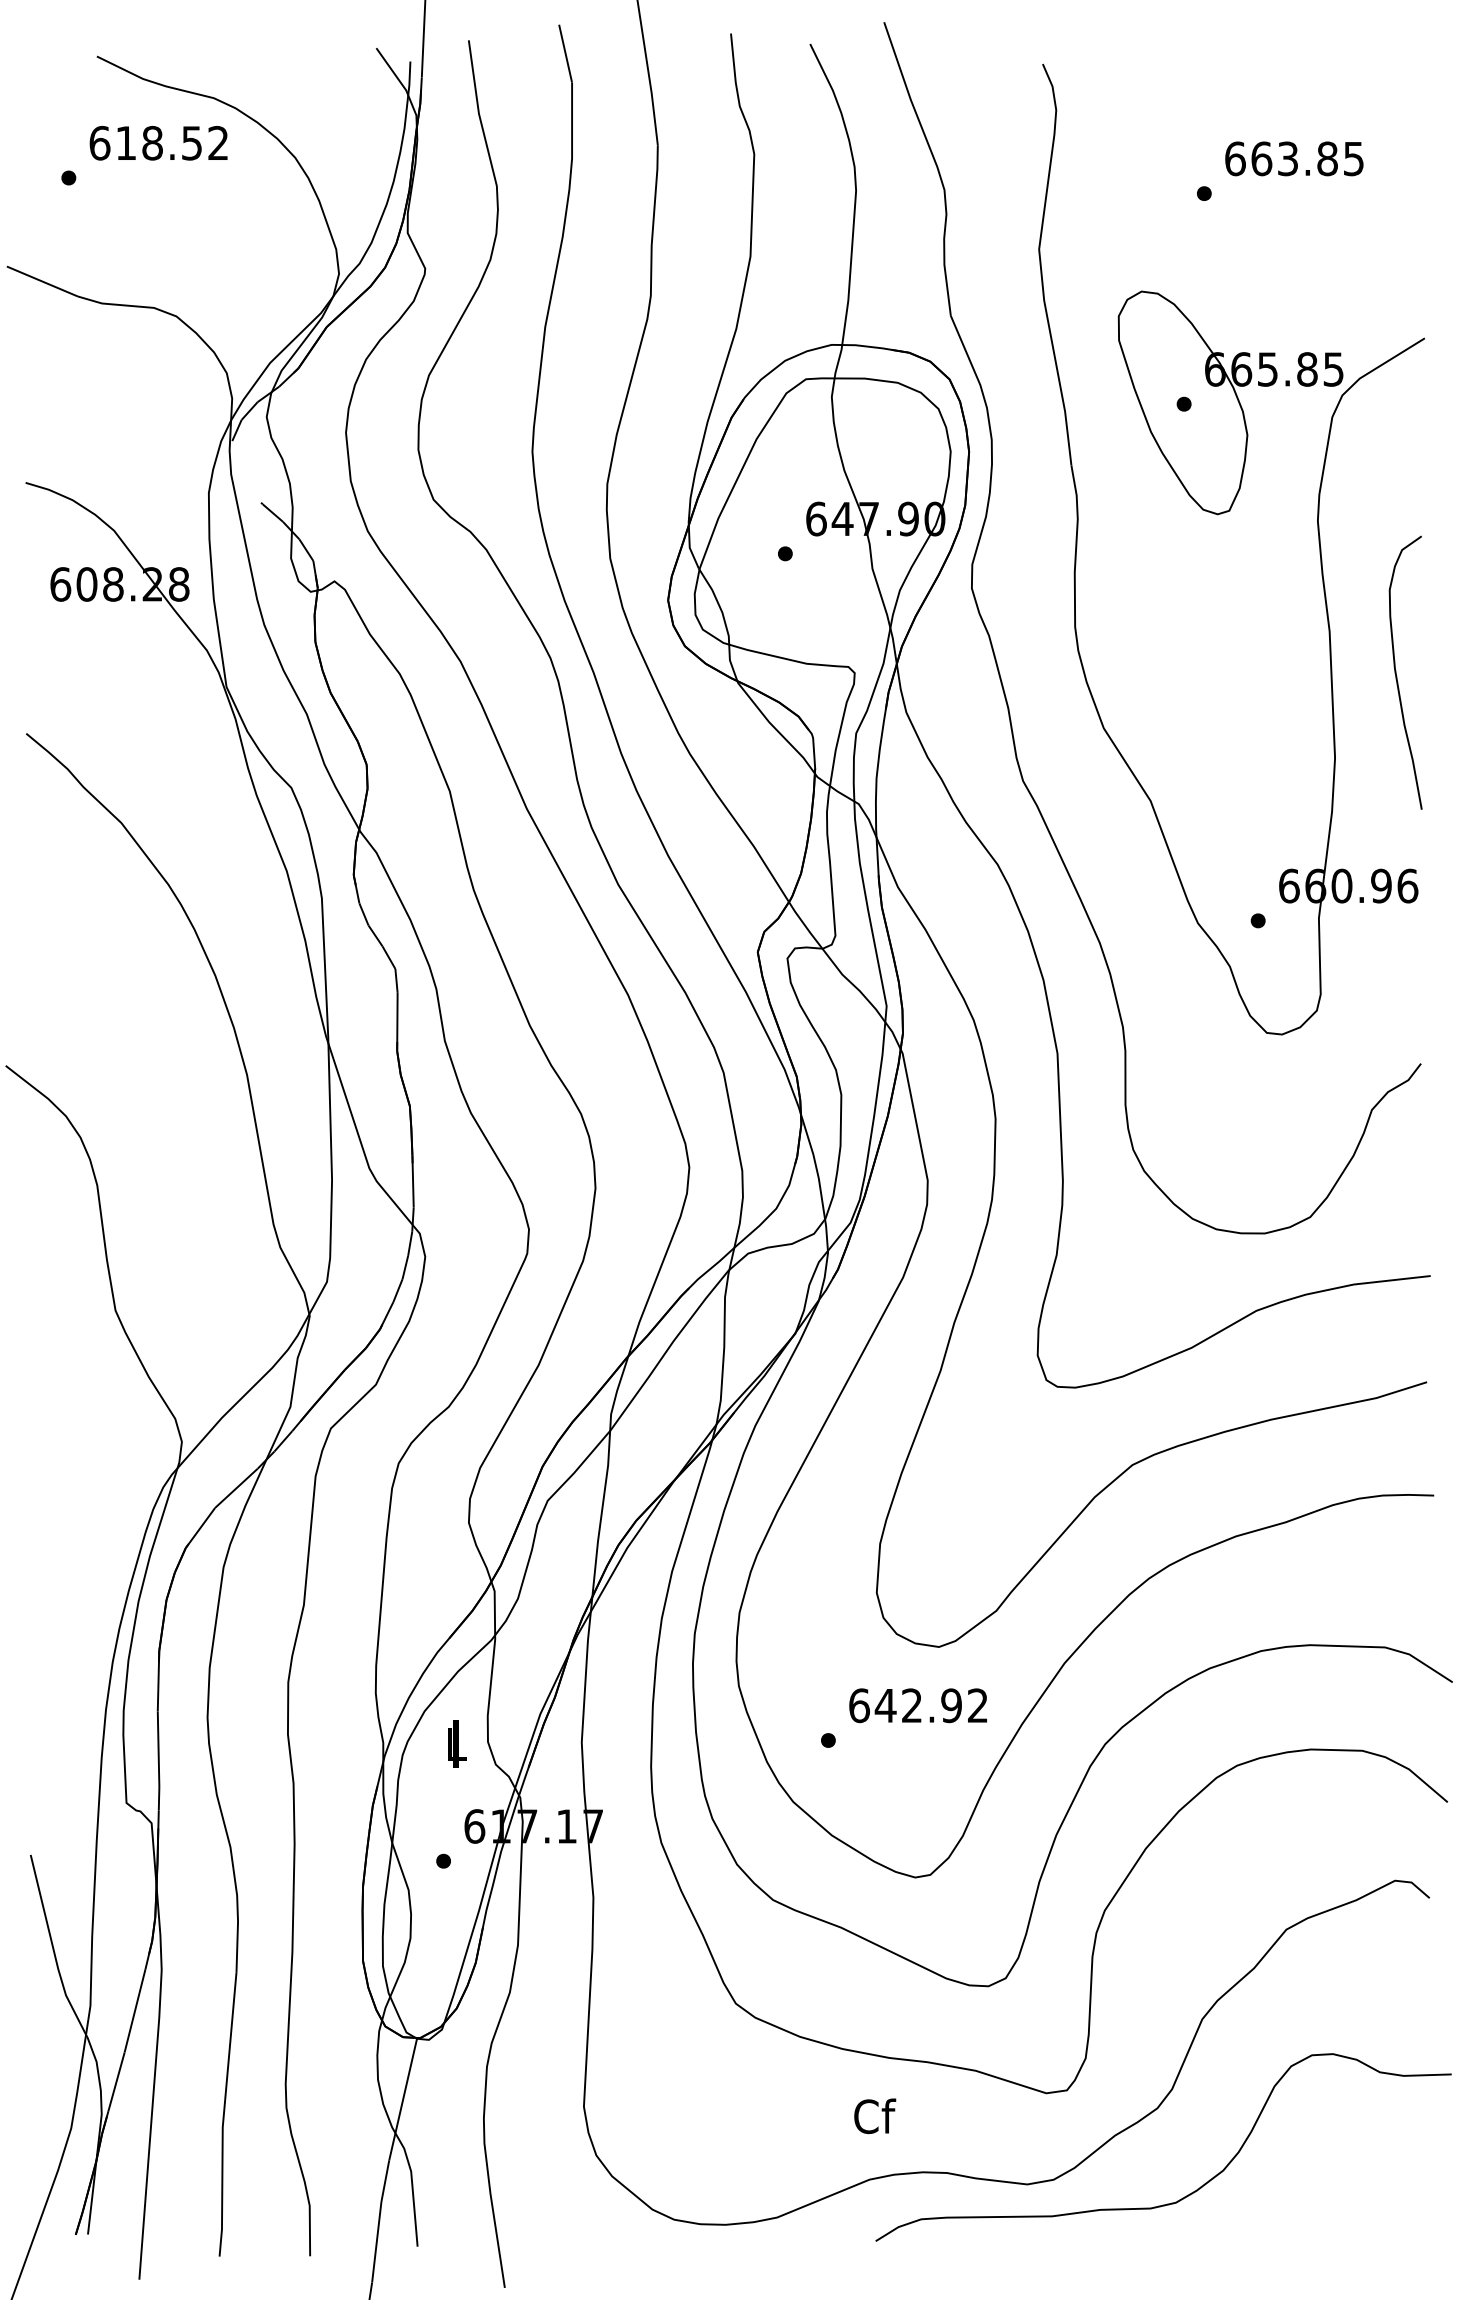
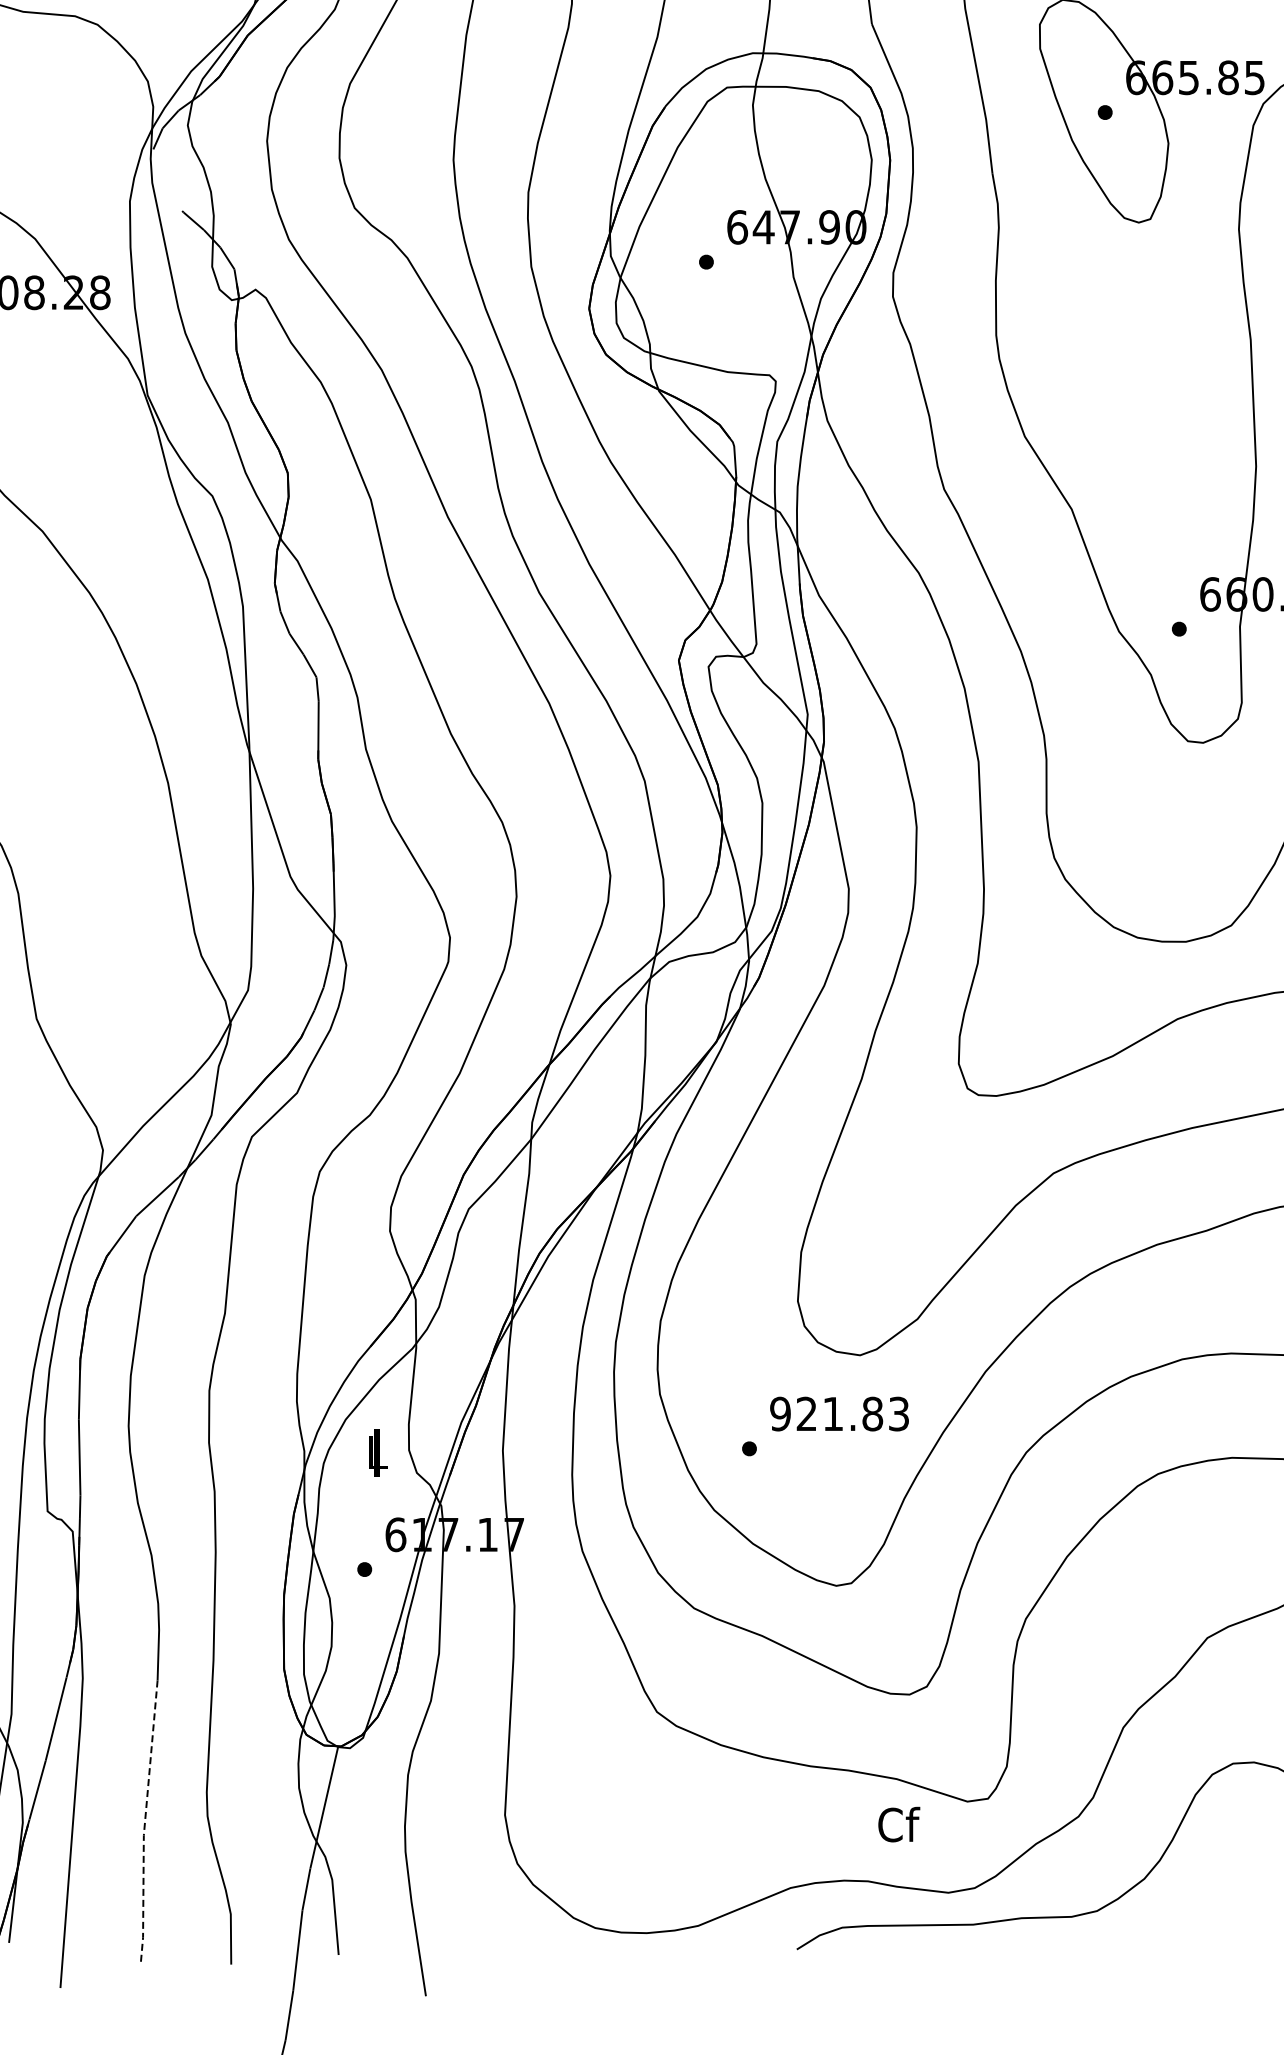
text: (918, 1705) -> (839, 1413), 642.92 -> 921.83
line: (223, 2116) -> (144, 1824), solid -> dashed
text: (875, 2116) -> (899, 1824), moved

